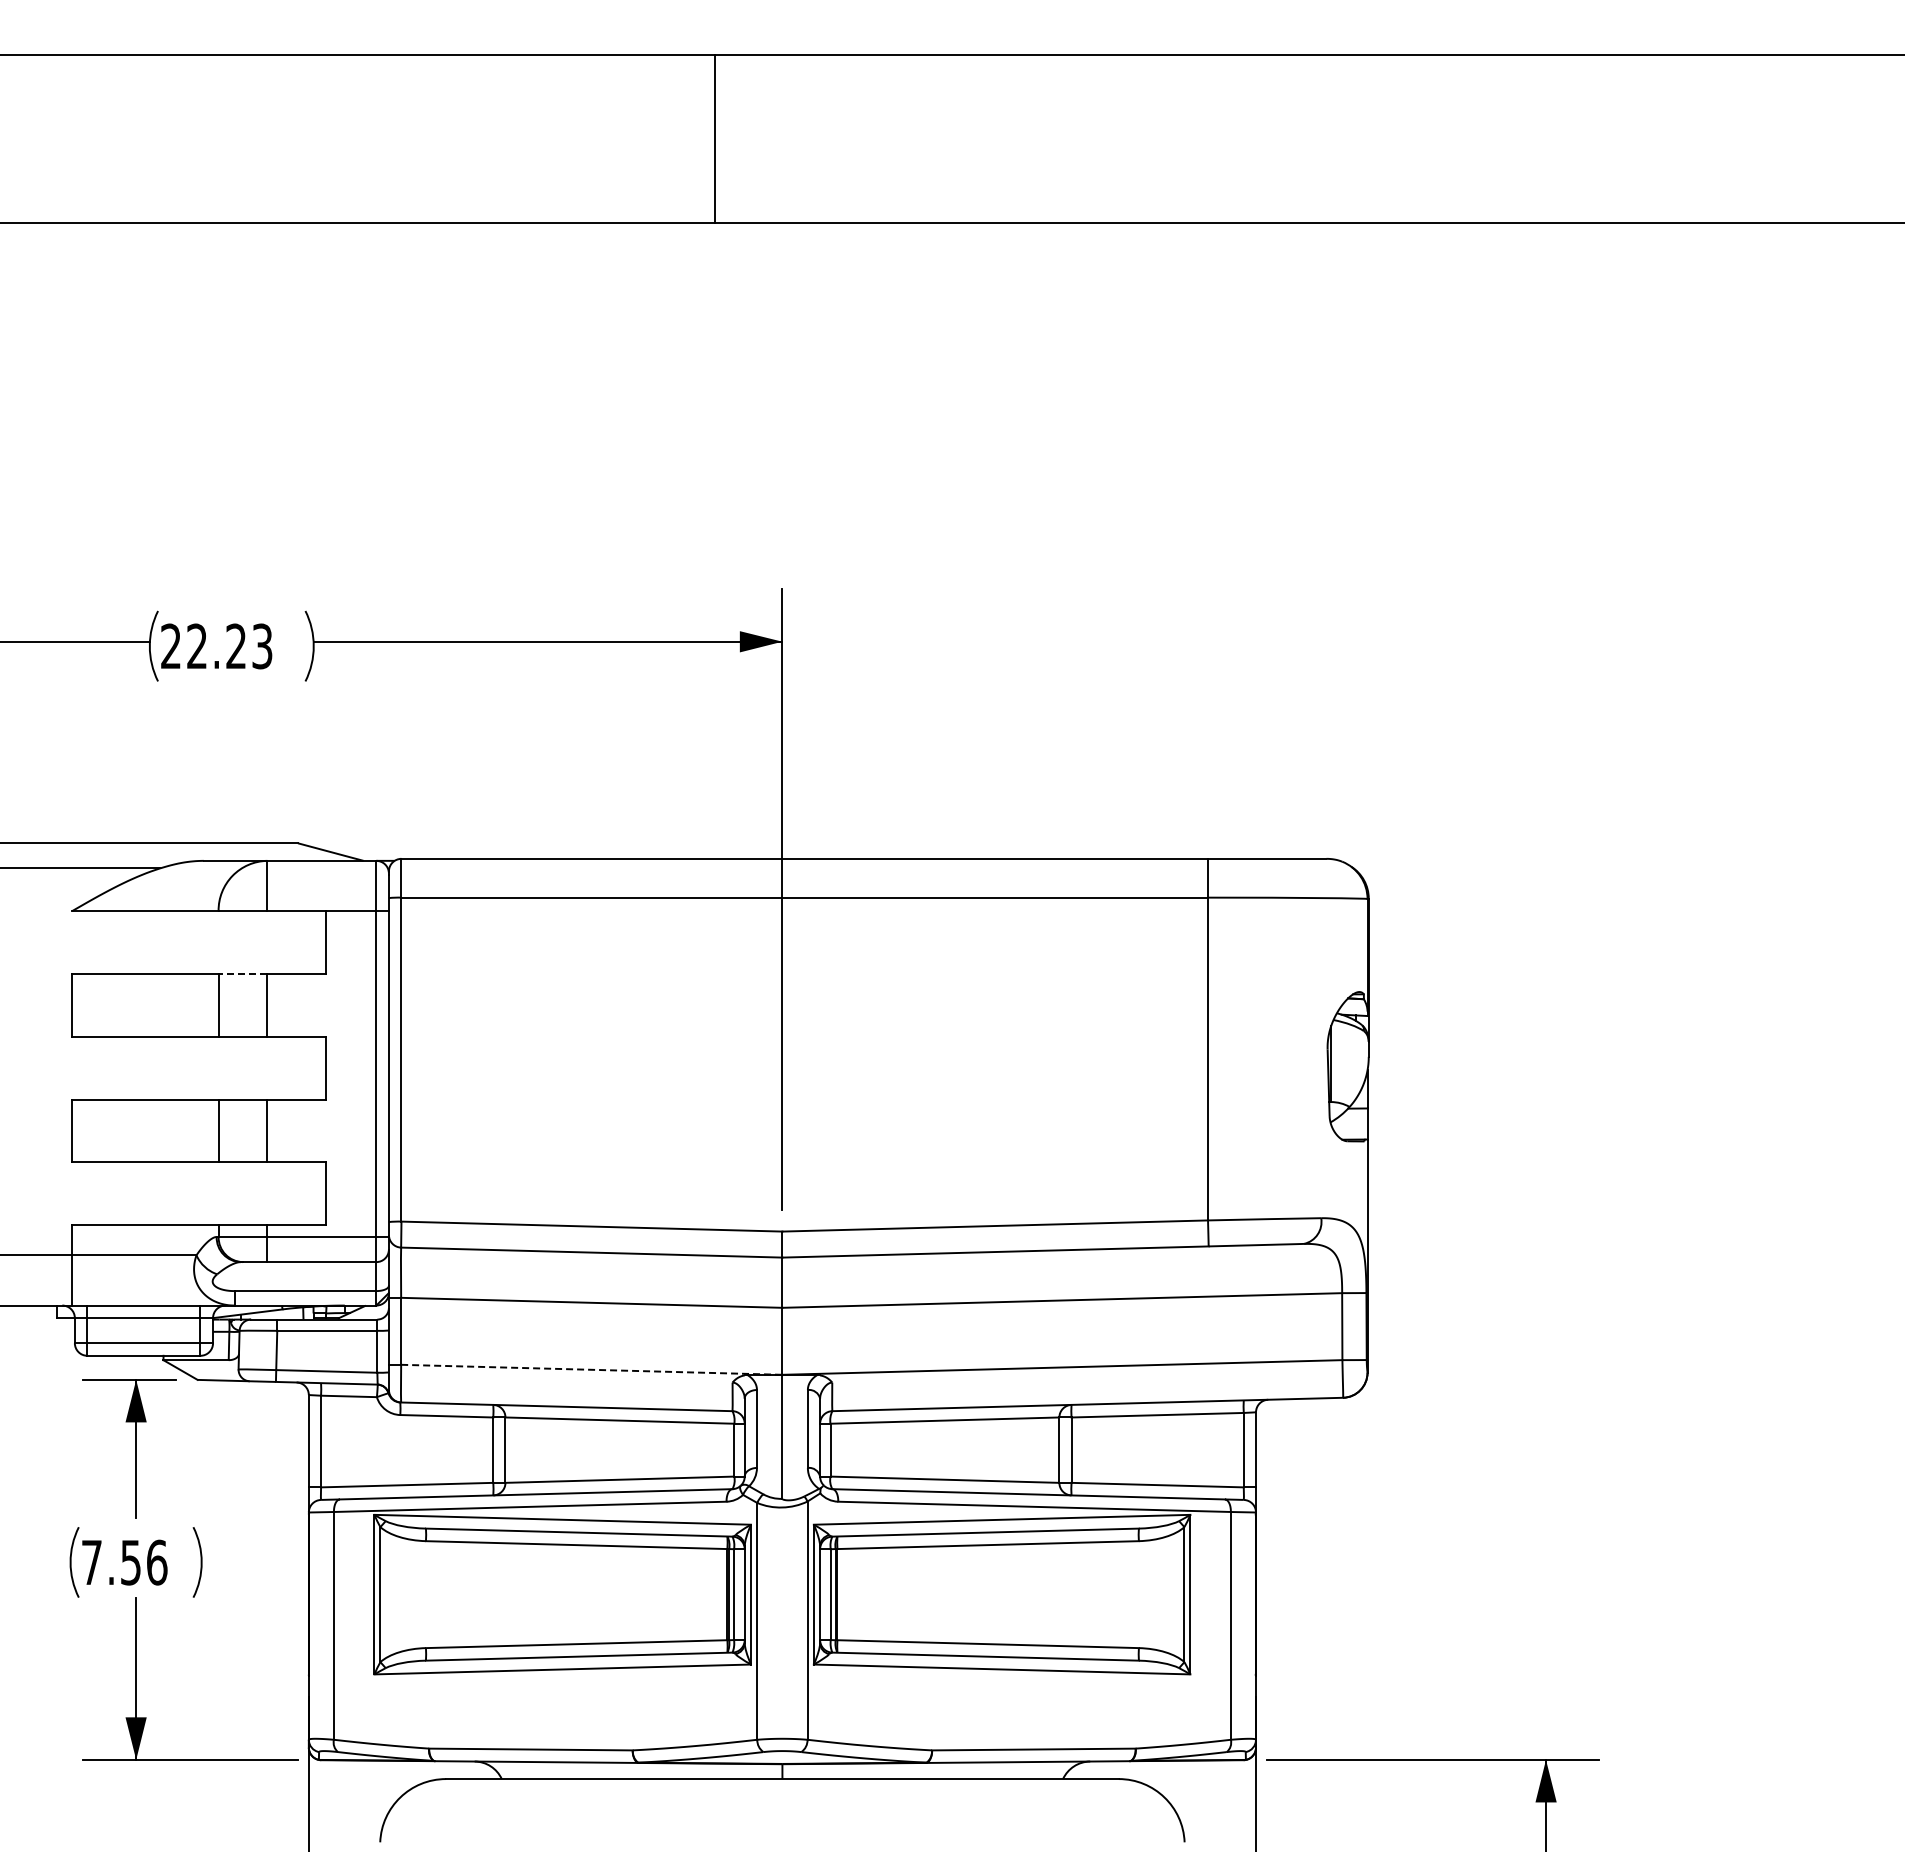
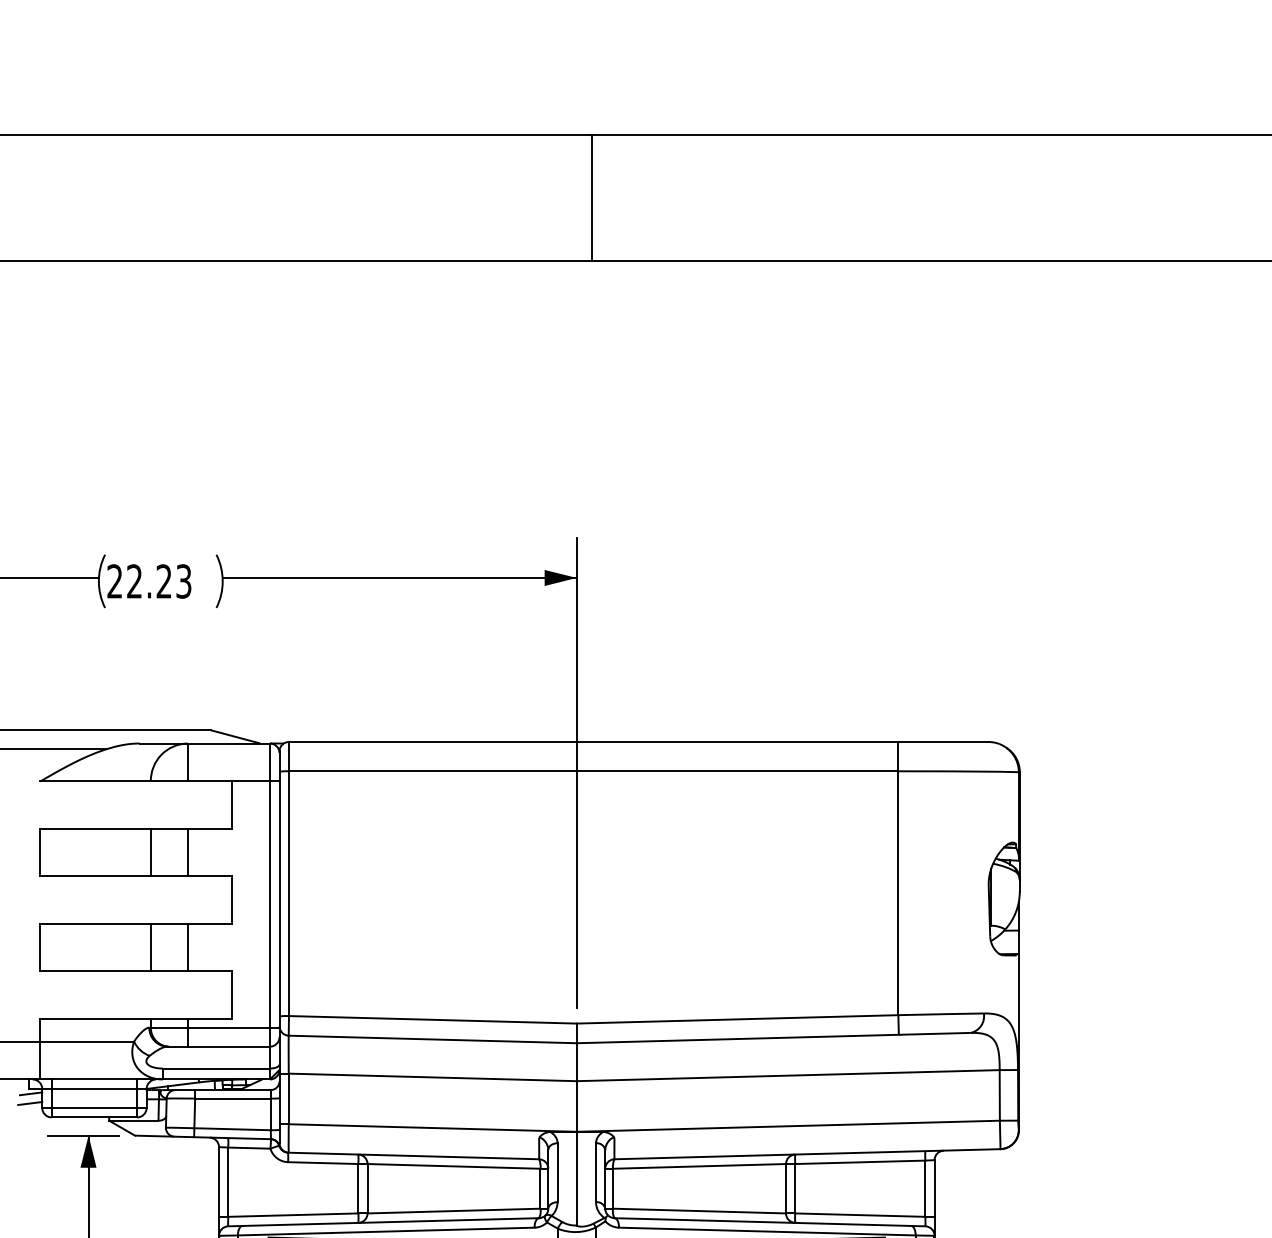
line: (714, 138) -> (591, 197), moved
line: (242, 973) -> (168, 828), dashed -> solid
line: (59, 1324) -> (30, 1093), added
line: (58, 1337) -> (29, 1103), added
line: (592, 1369) -> (433, 1127), dashed -> solid

